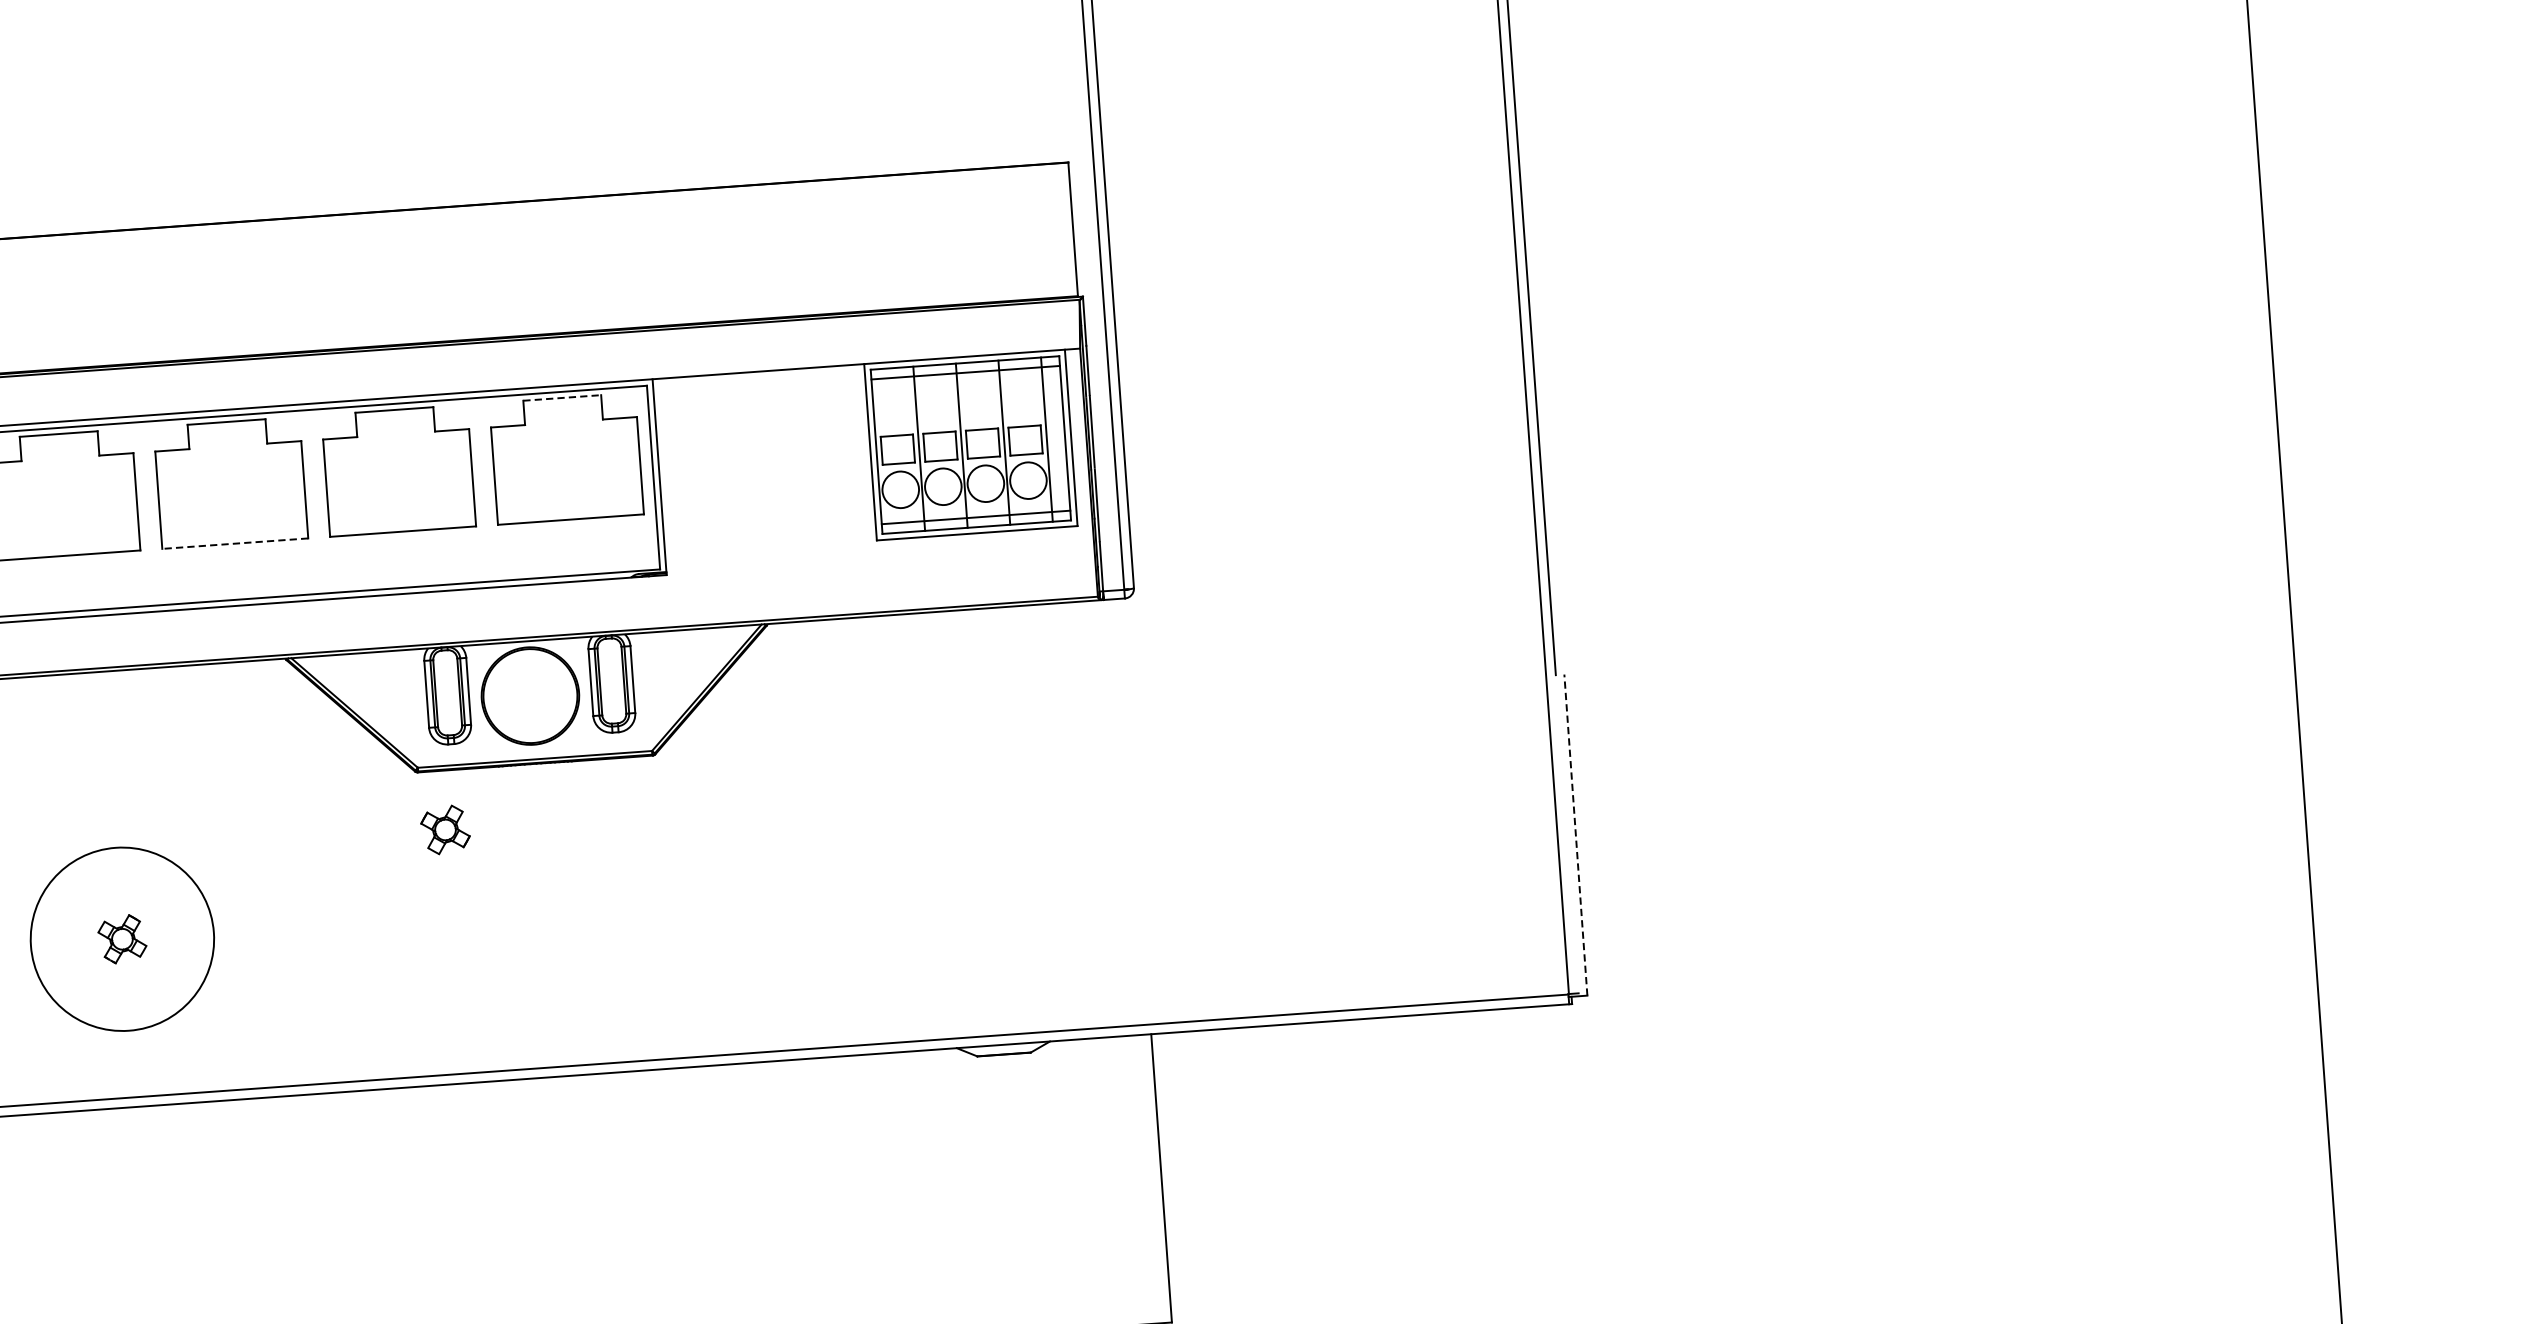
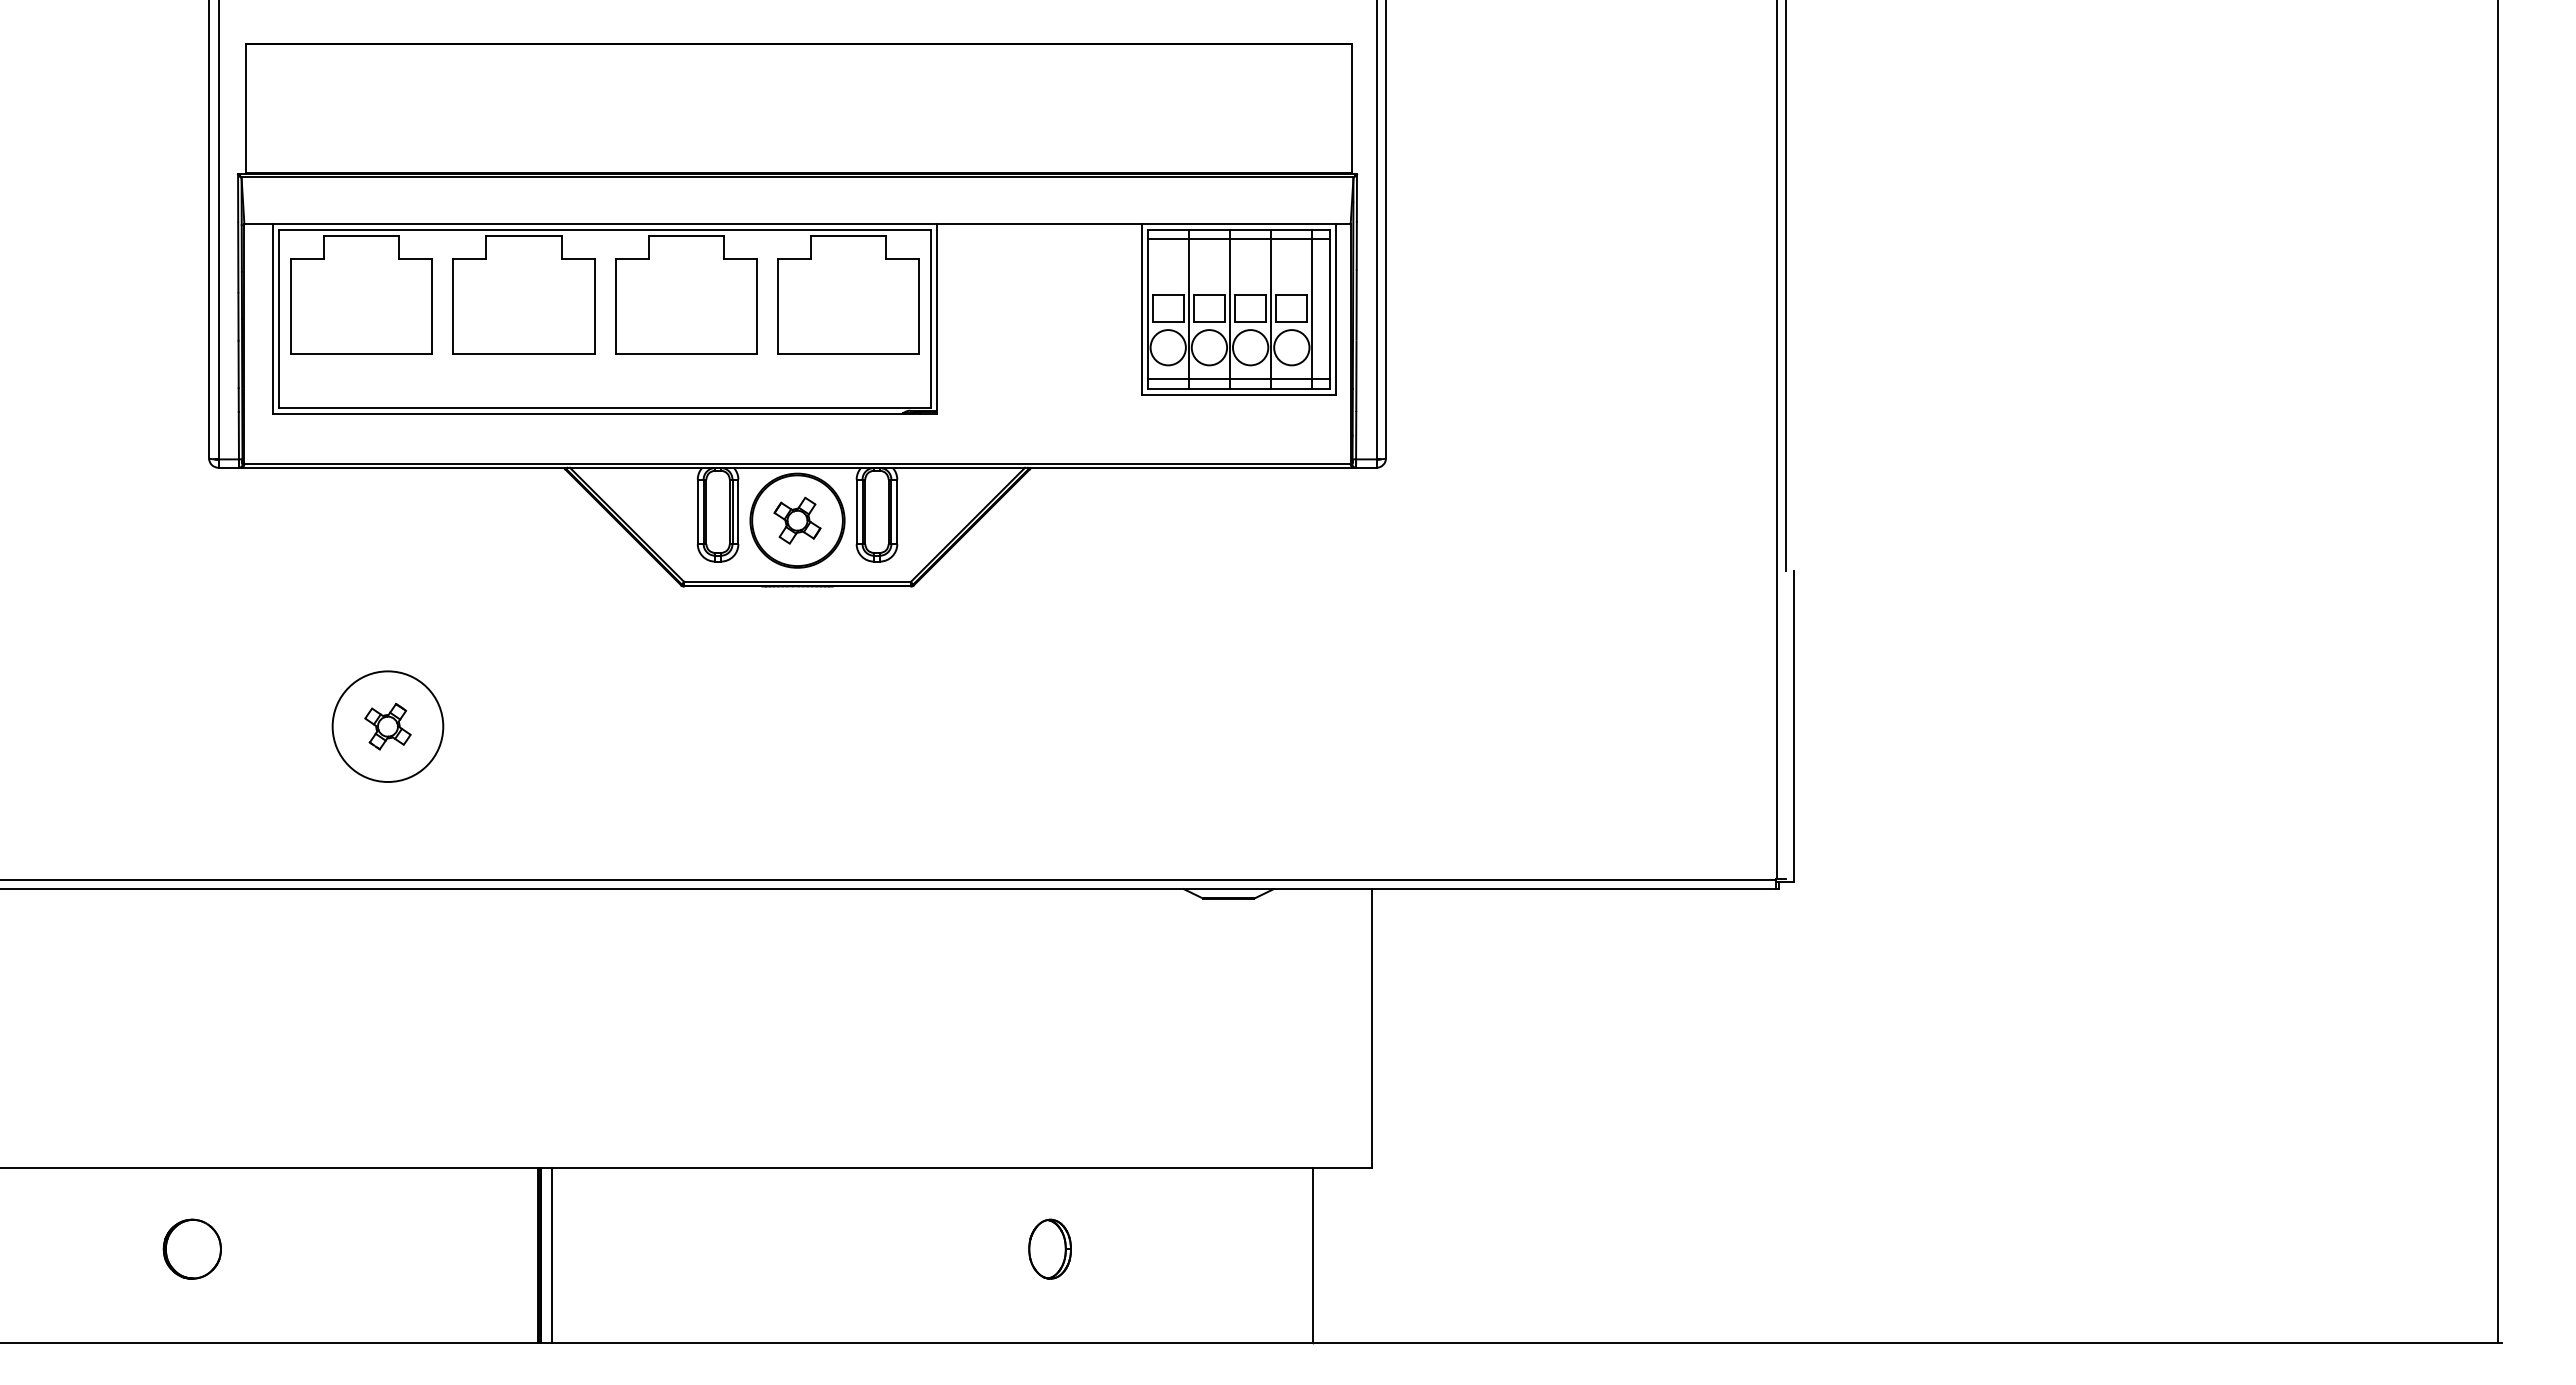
line: (561, 397) -> (848, 235), dashed -> solid
line: (234, 543) -> (523, 353), dashed -> solid
part: (445, 829) -> (797, 520), moved
line: (1575, 834) -> (1794, 726), dashed -> solid
circle: (121, 939) -> (387, 726), size x0.62

